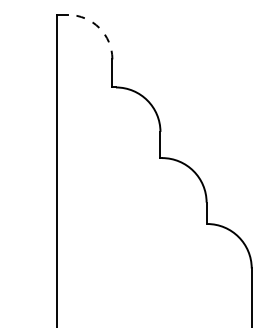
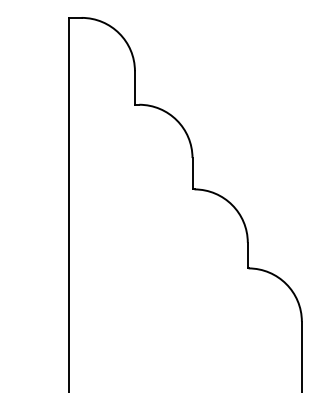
arc: (99, 27) -> (119, 32), dashed -> solid

